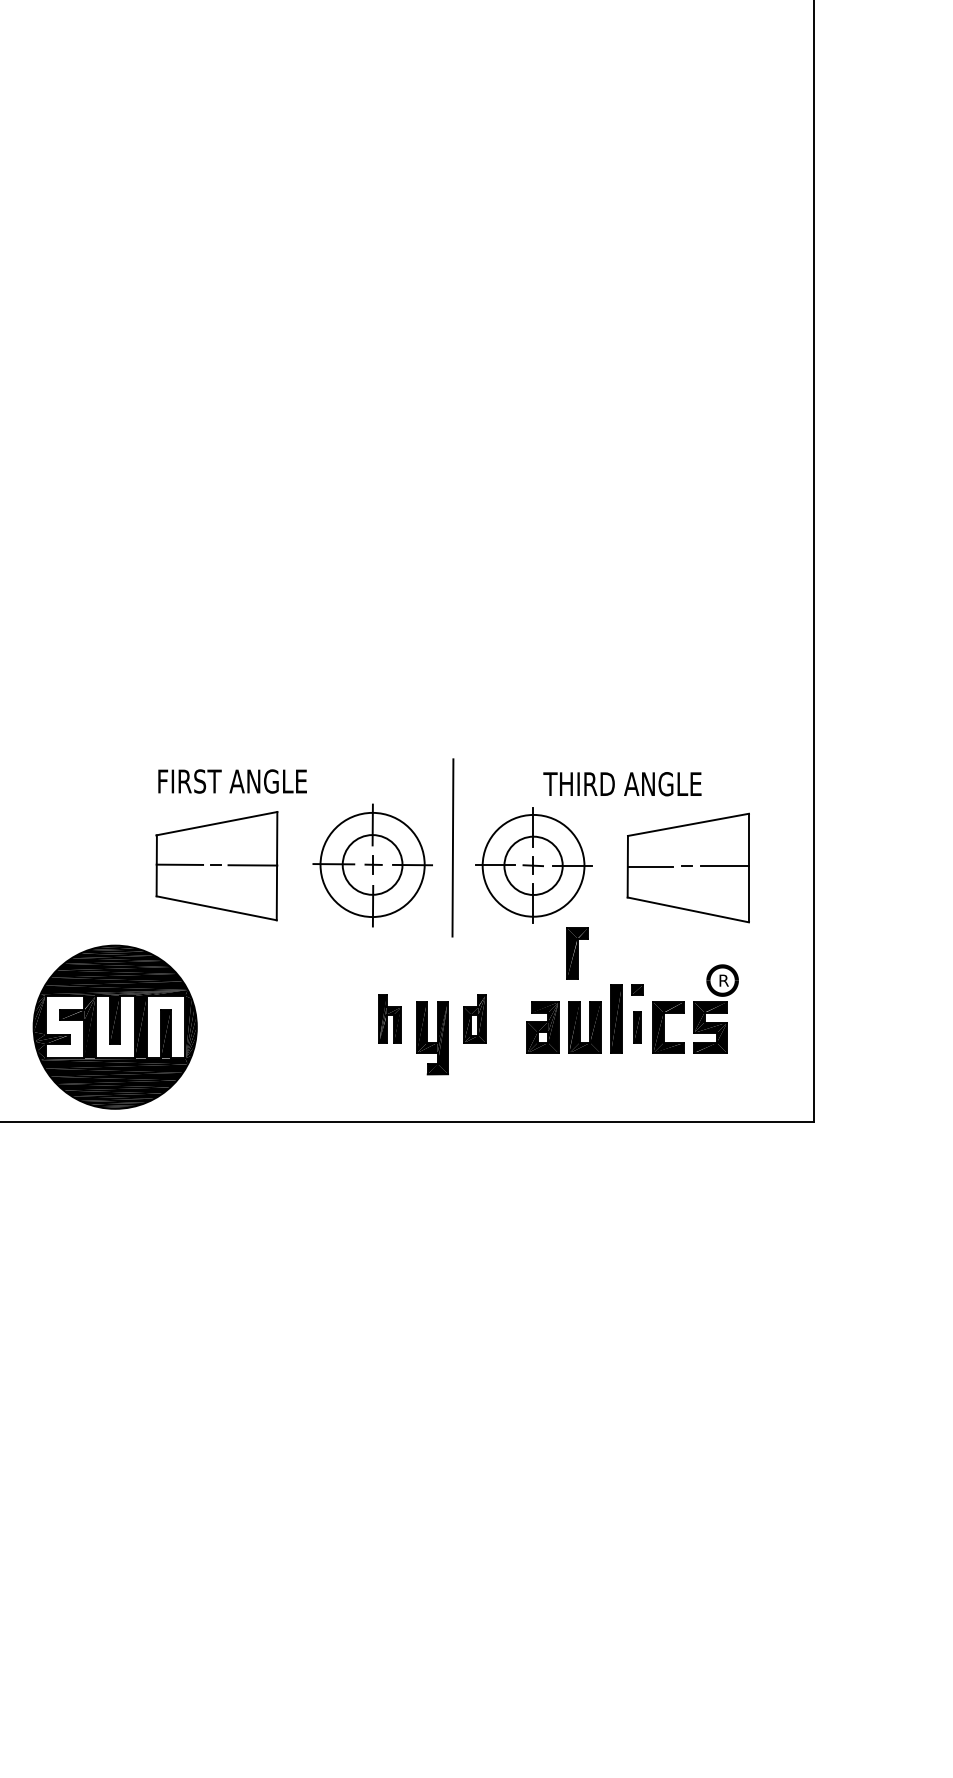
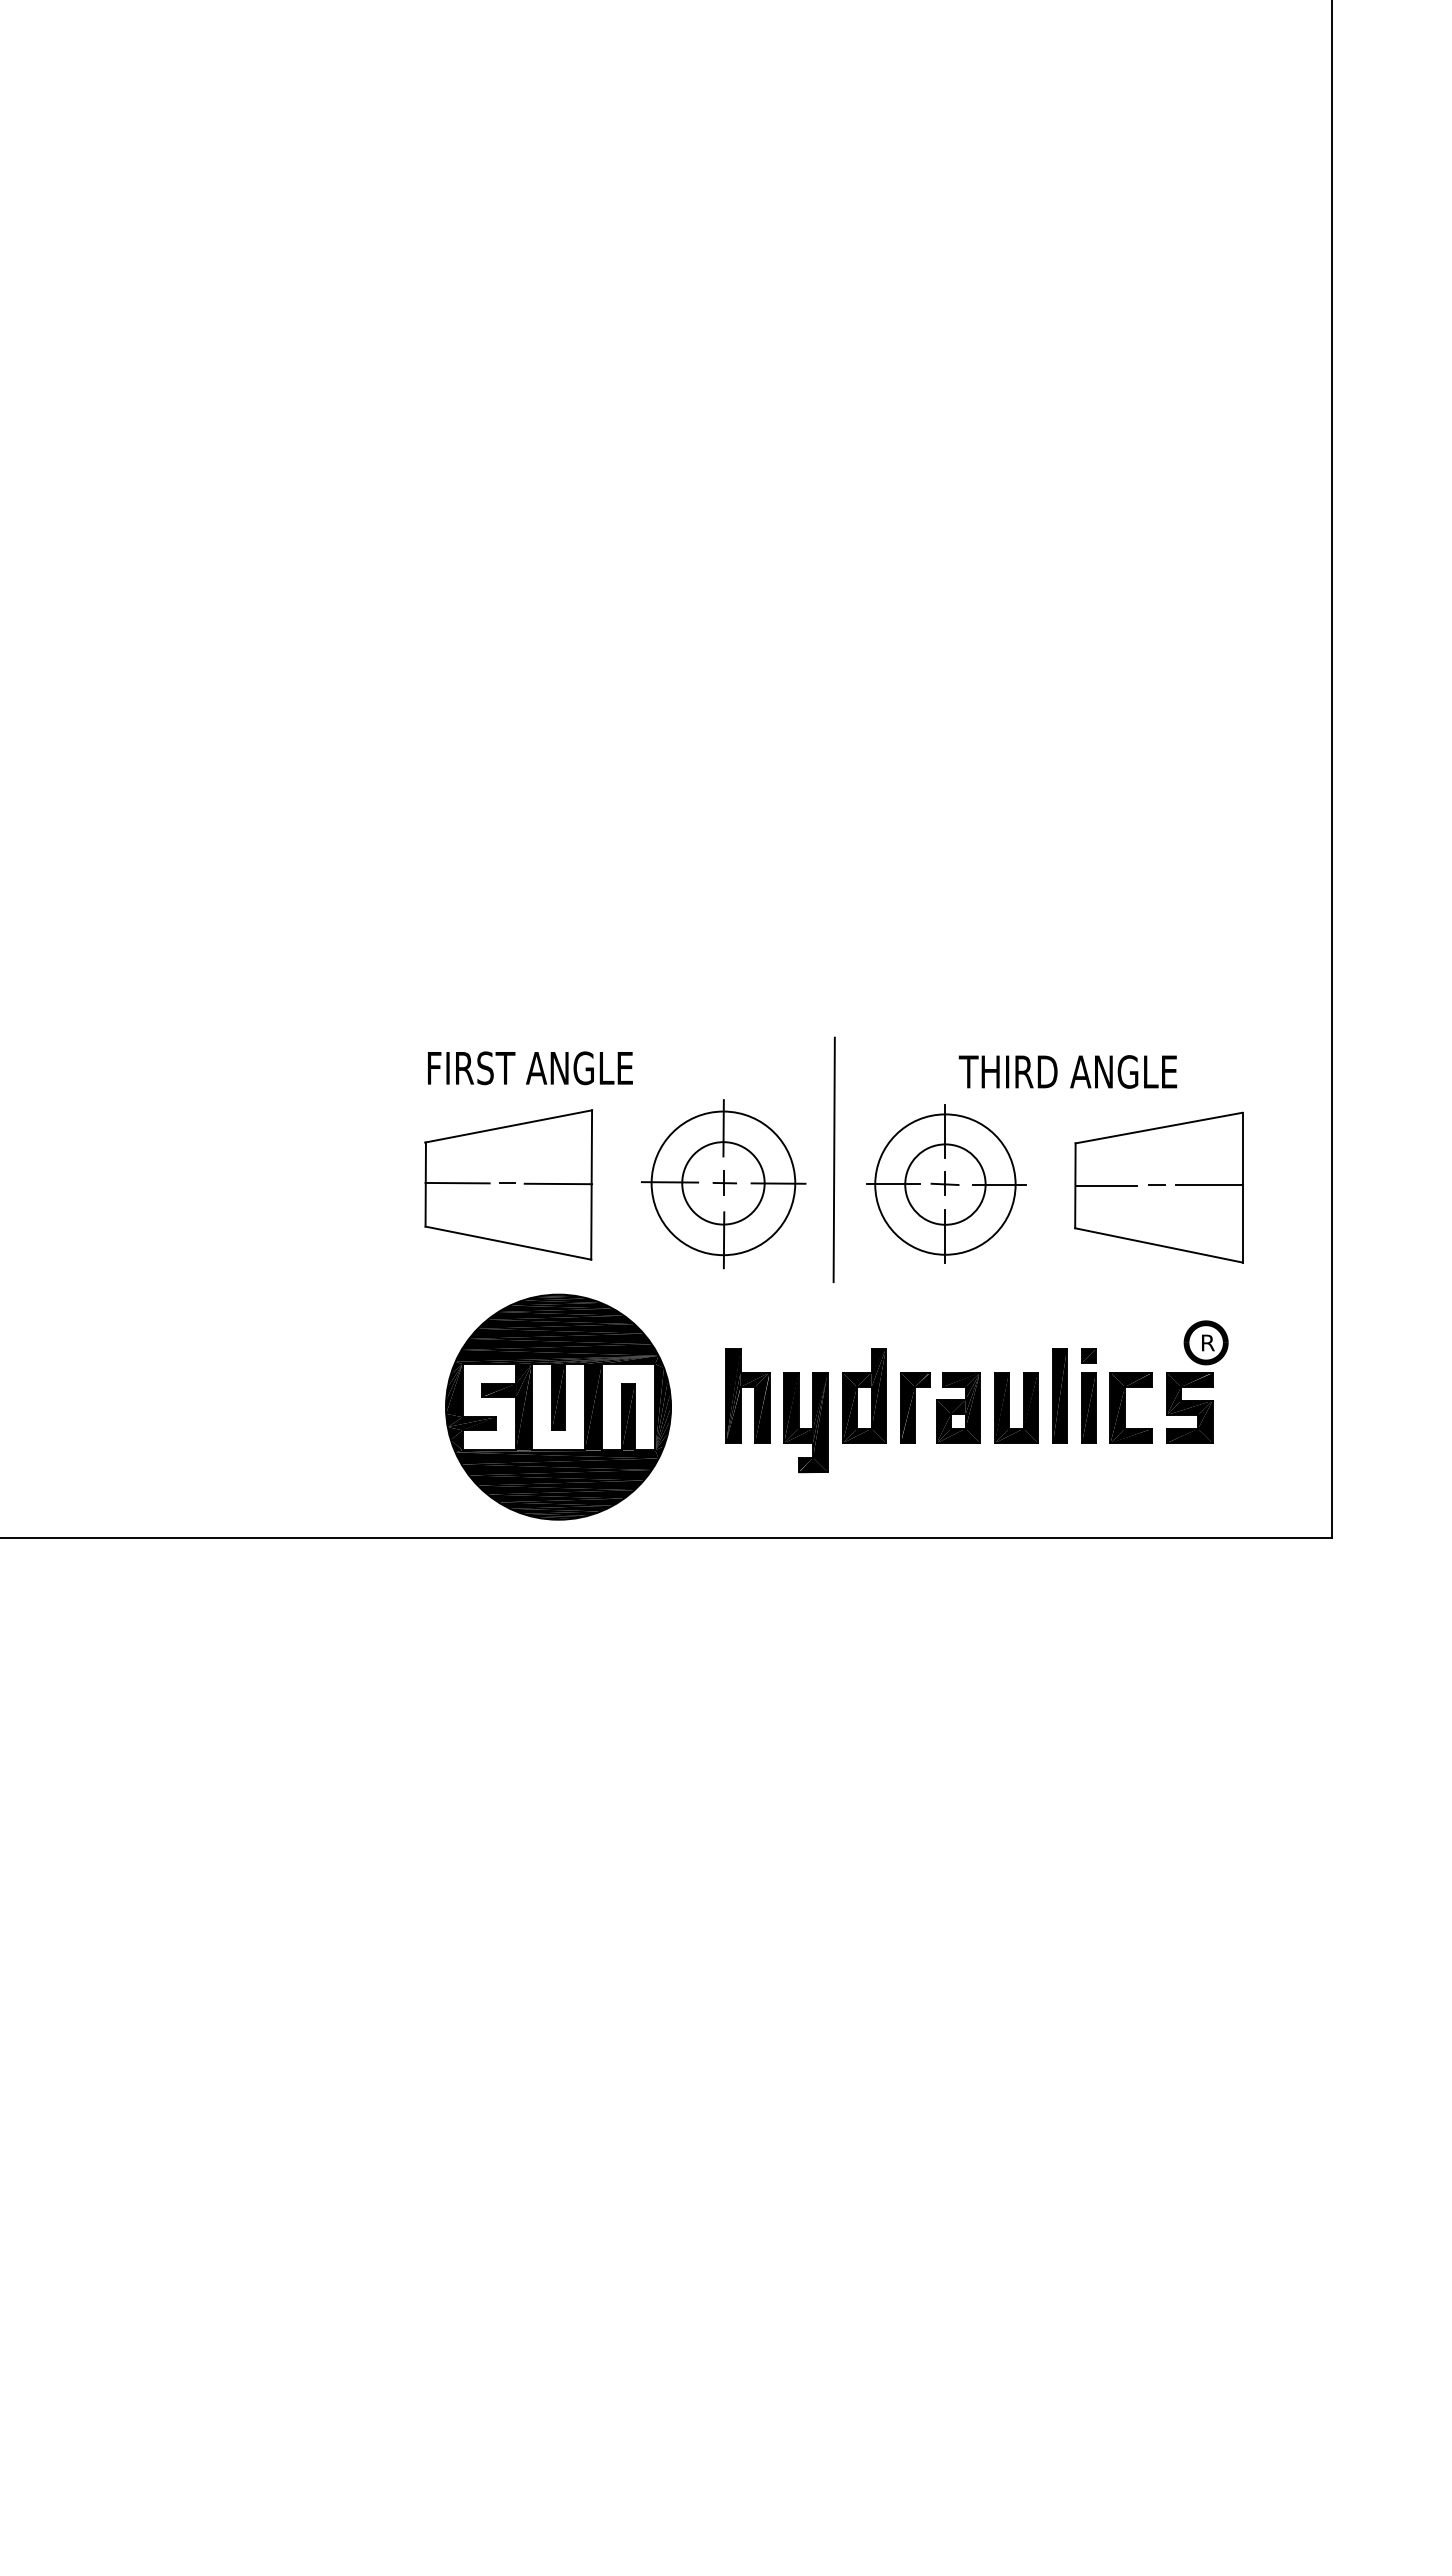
part: (577, 953) -> (915, 1407), moved
part: (390, 1018) -> (747, 1395), size x1.43
part: (474, 1018) -> (864, 1395), size x1.43
part: (115, 1026) -> (558, 1406), moved
part: (637, 1027) -> (1088, 1407), size x1.67

